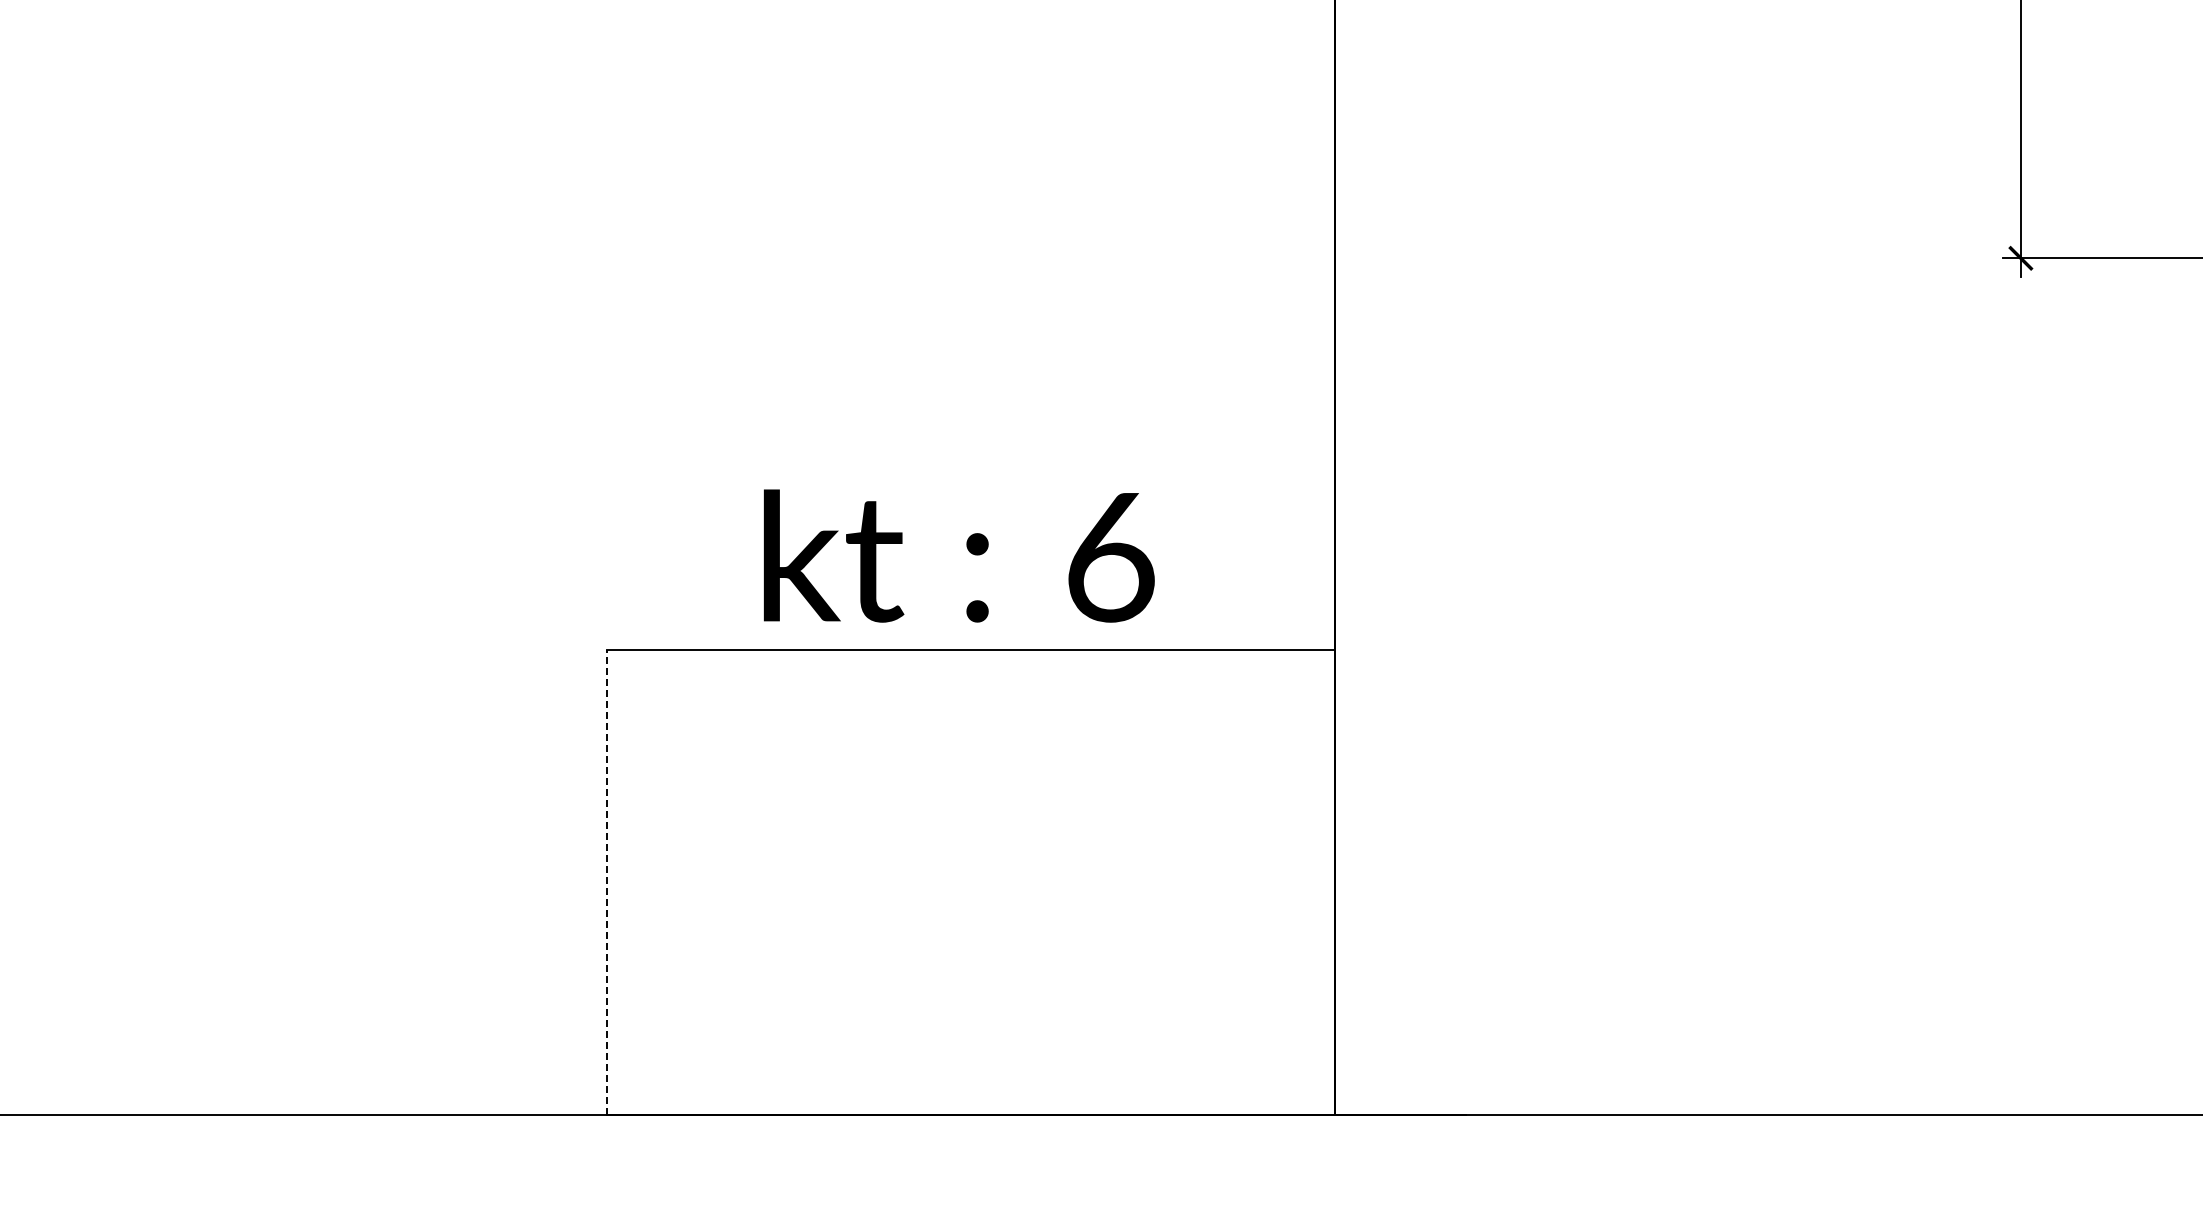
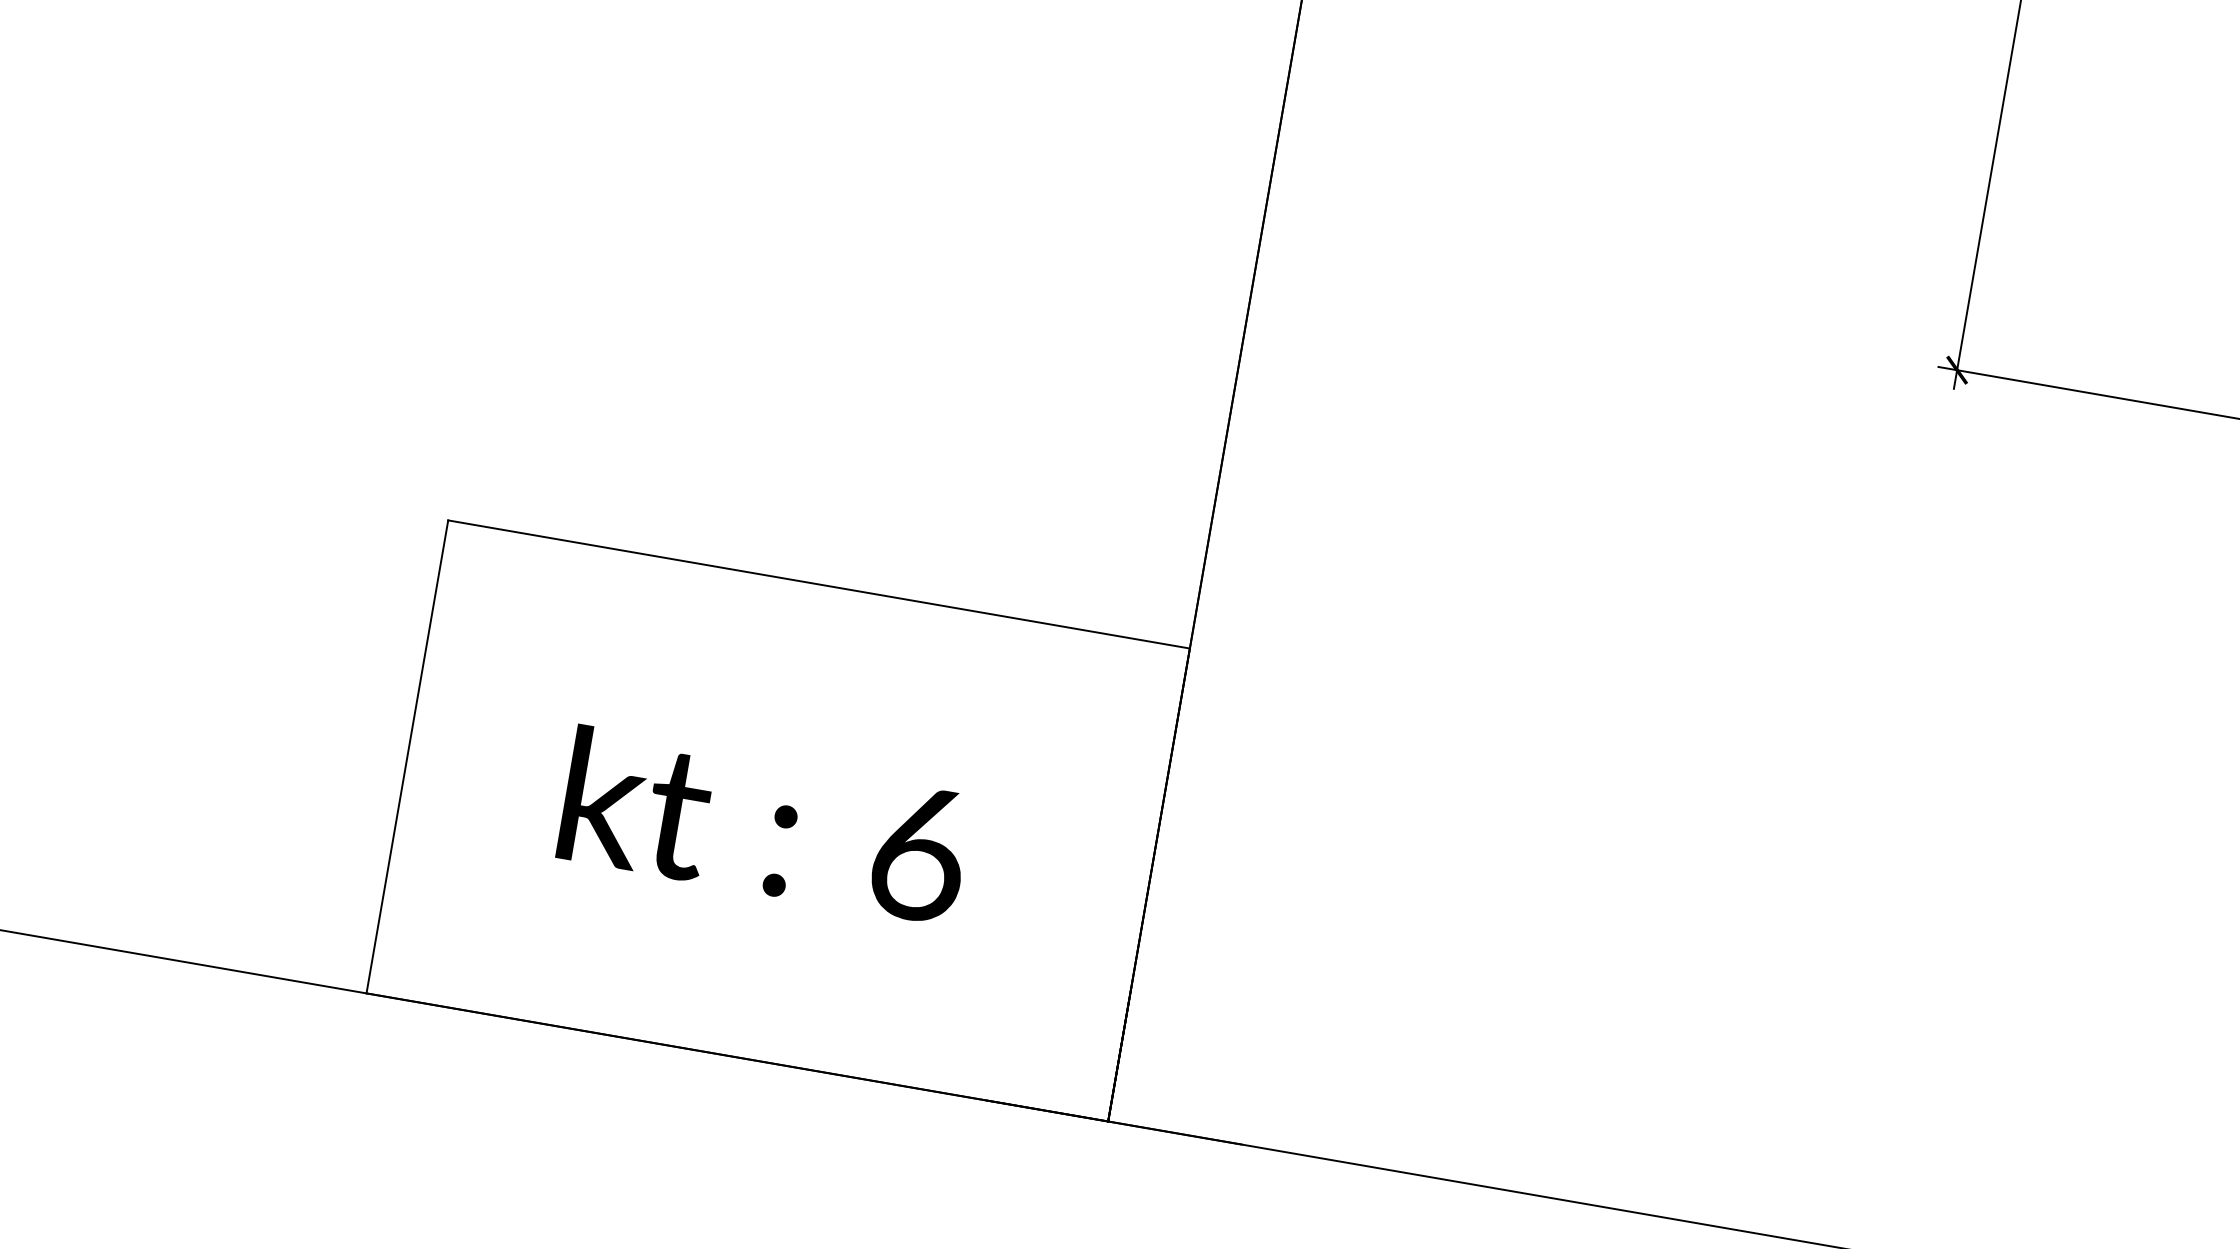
text: (959, 555) -> (765, 825), moved
line: (606, 881) -> (407, 755), dashed -> solid

